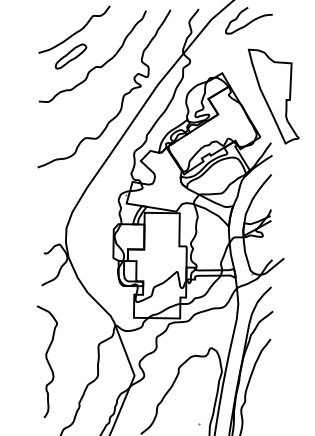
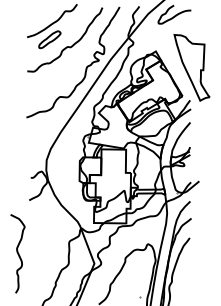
curve: (46, 361) -> (17, 253), moved

